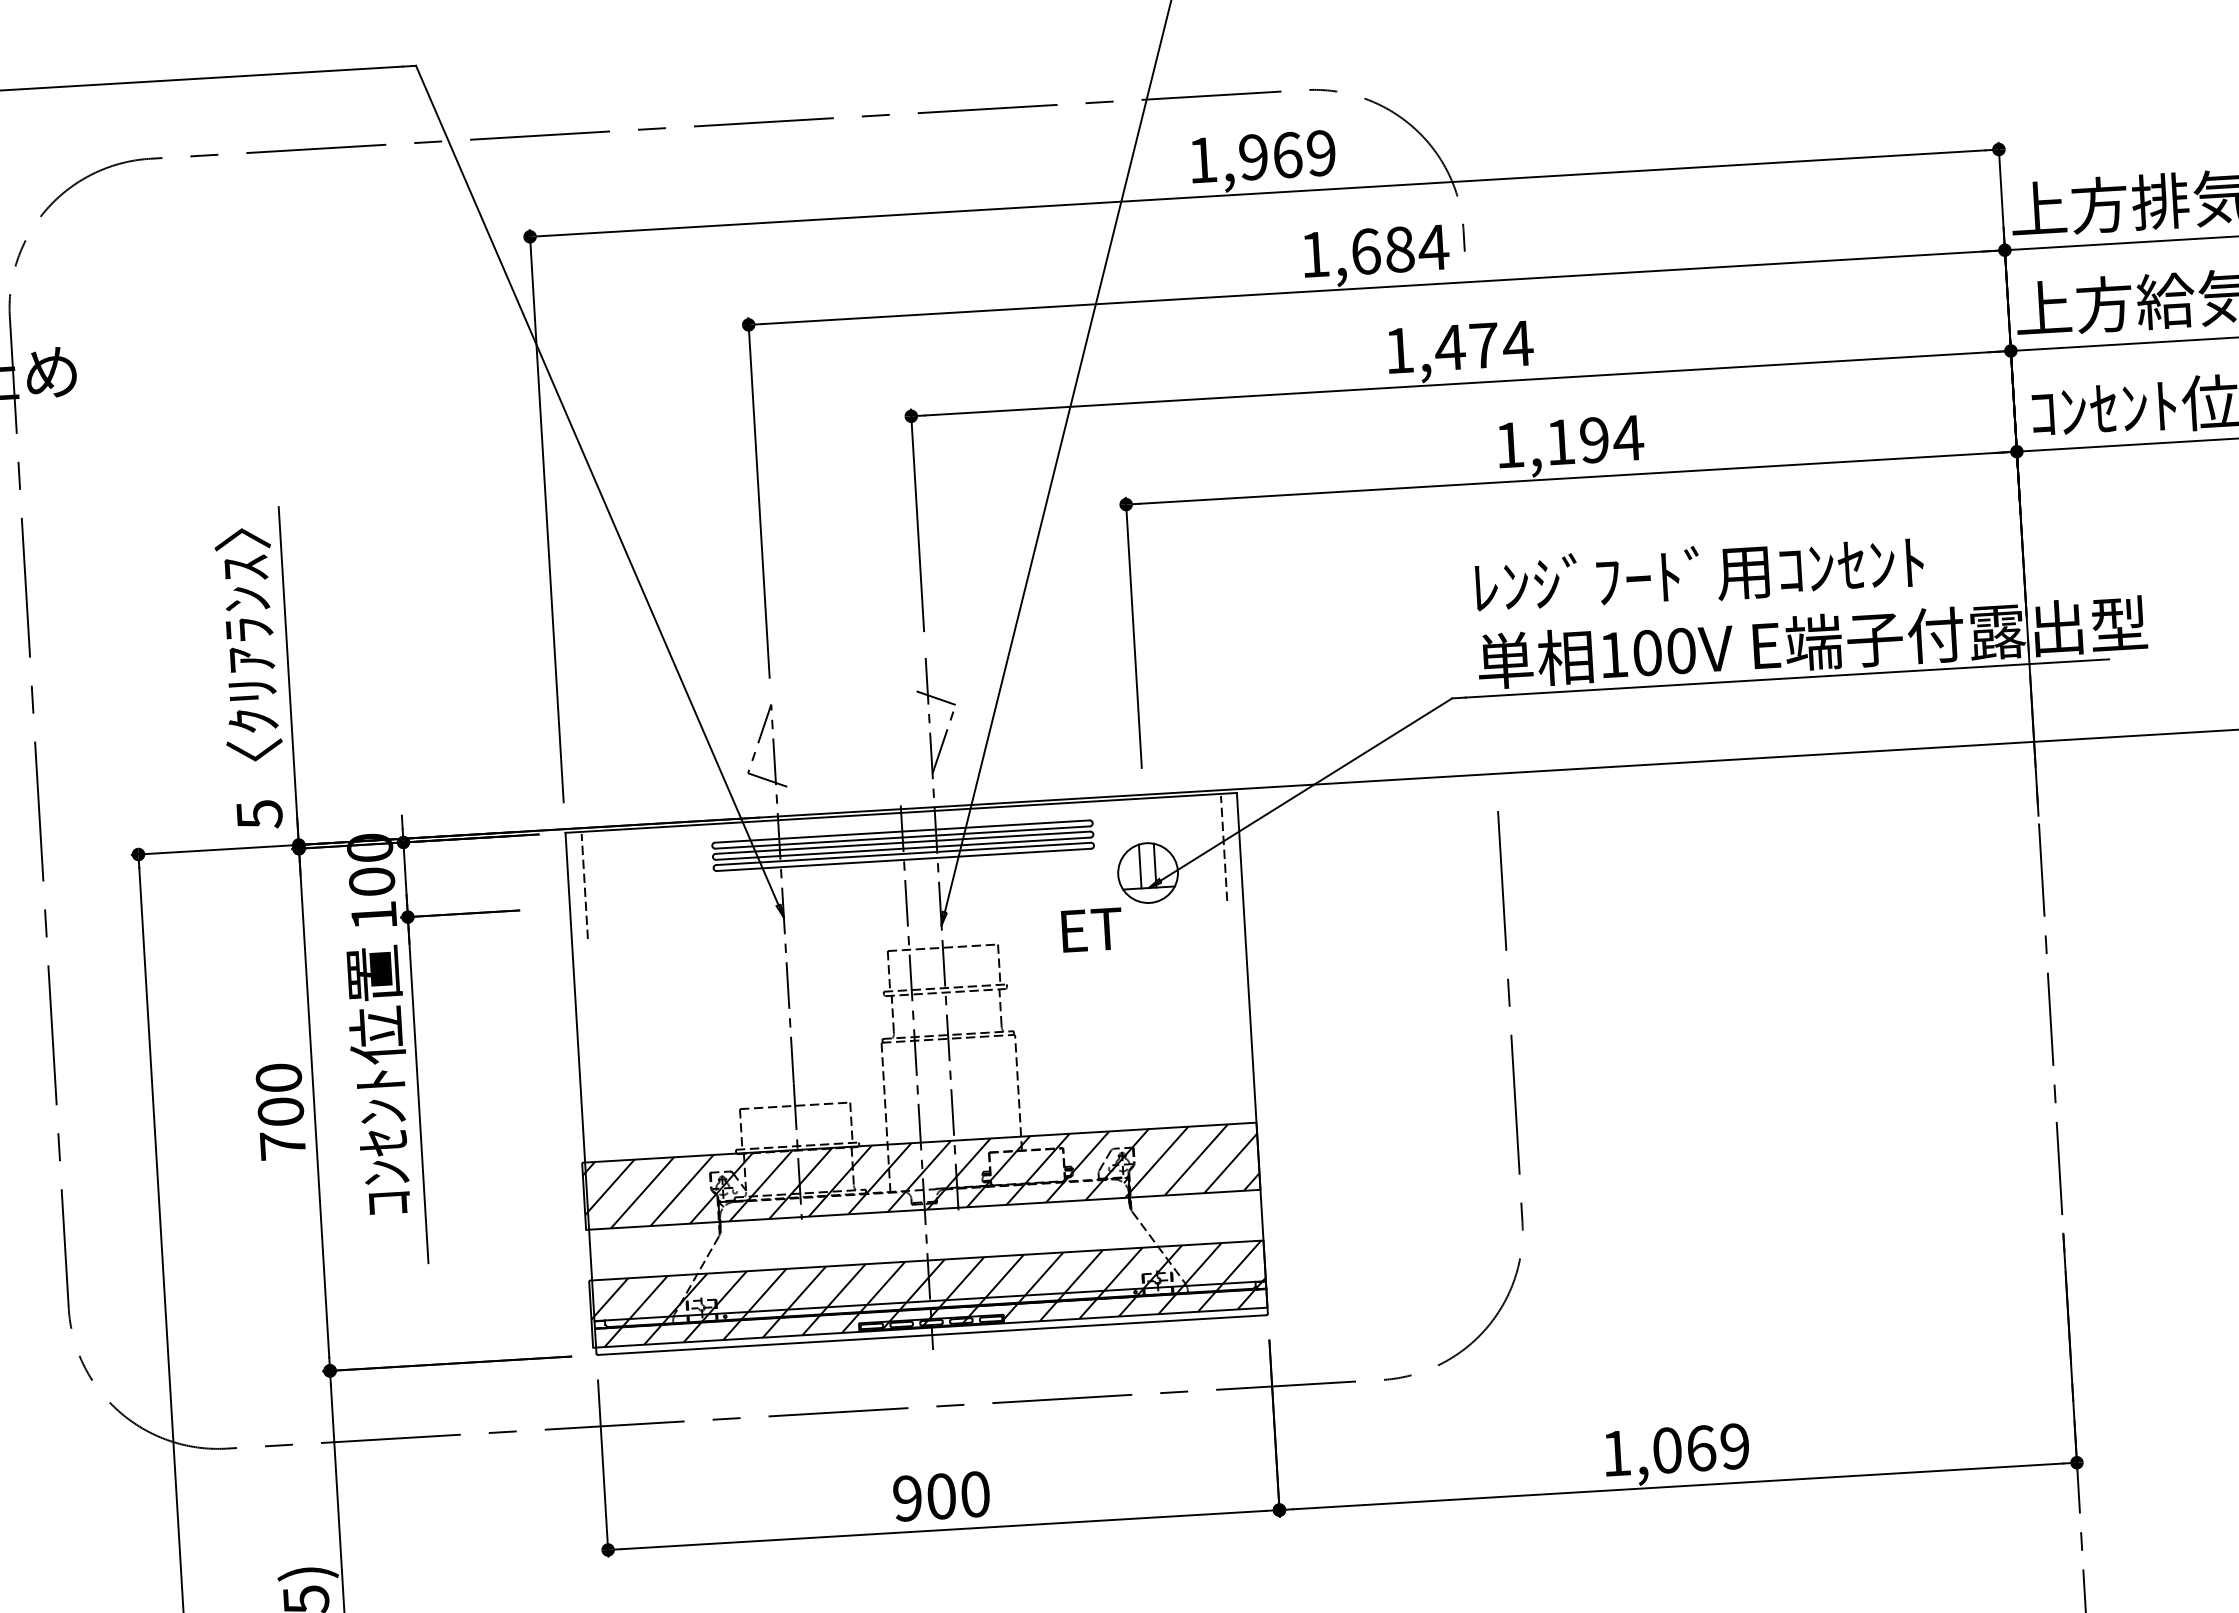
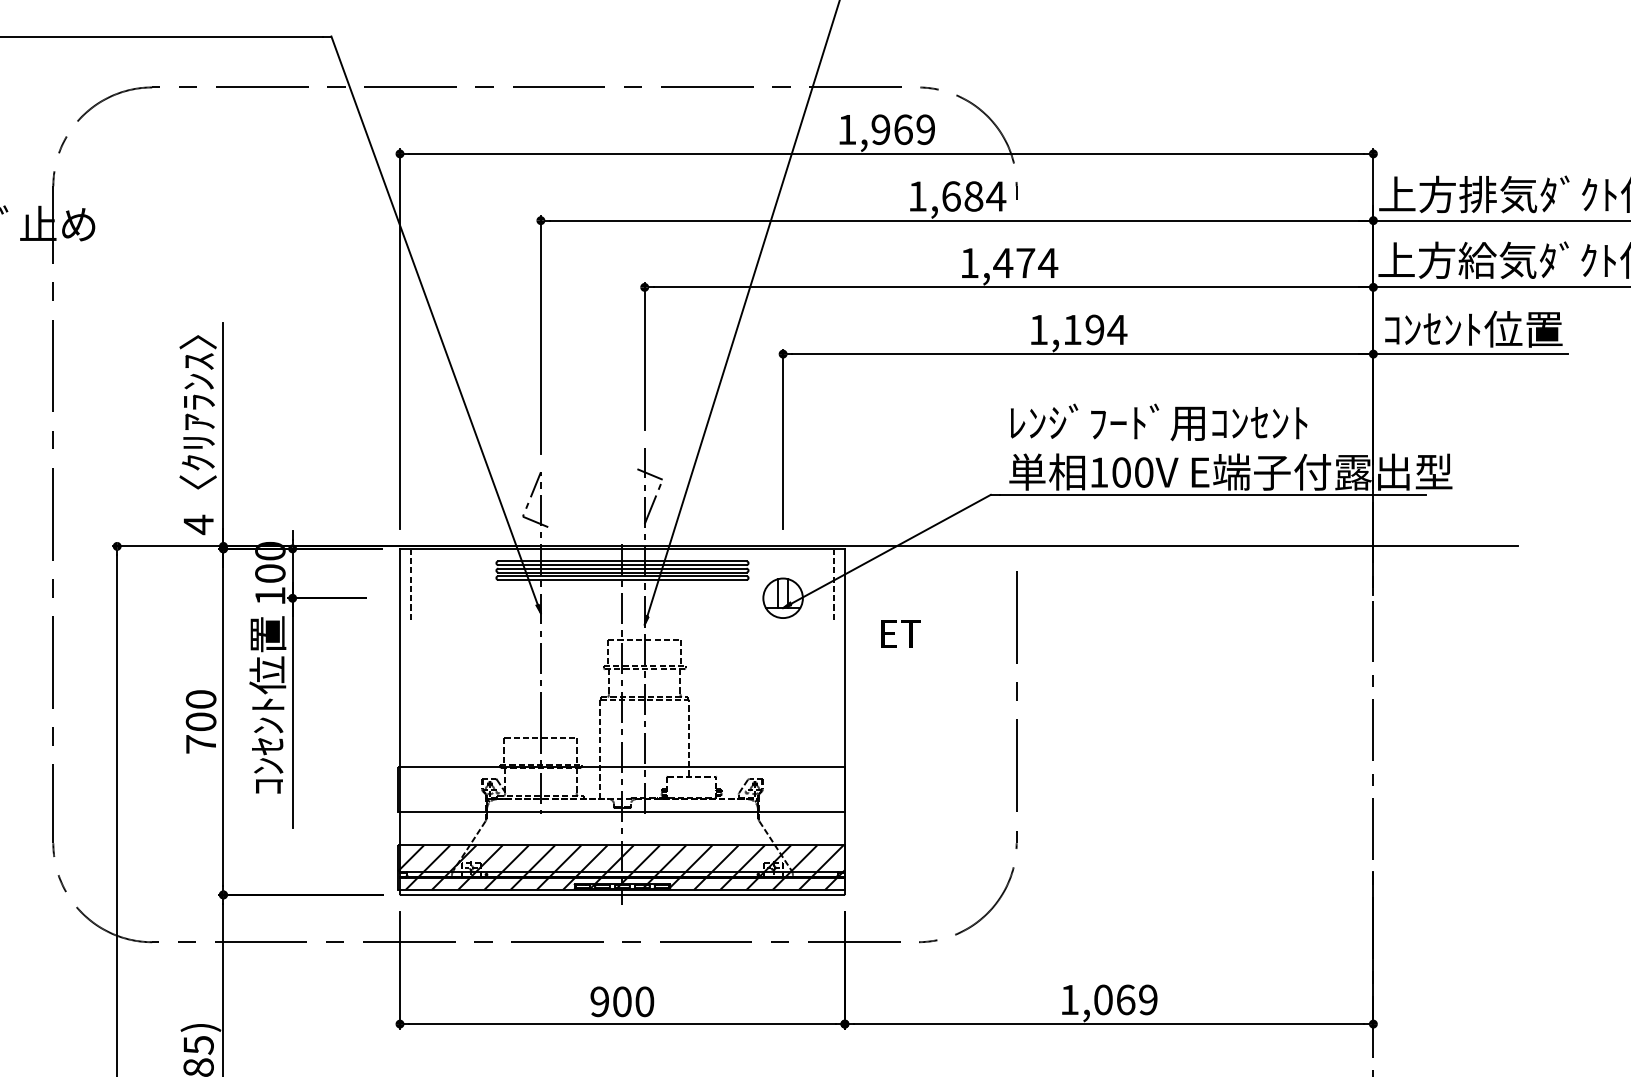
text: (259, 814) -> (198, 524), 5 -> 4
text: (1091, 929) -> (900, 633), moved
hatch: (921, 1176) -> (621, 789), removed

